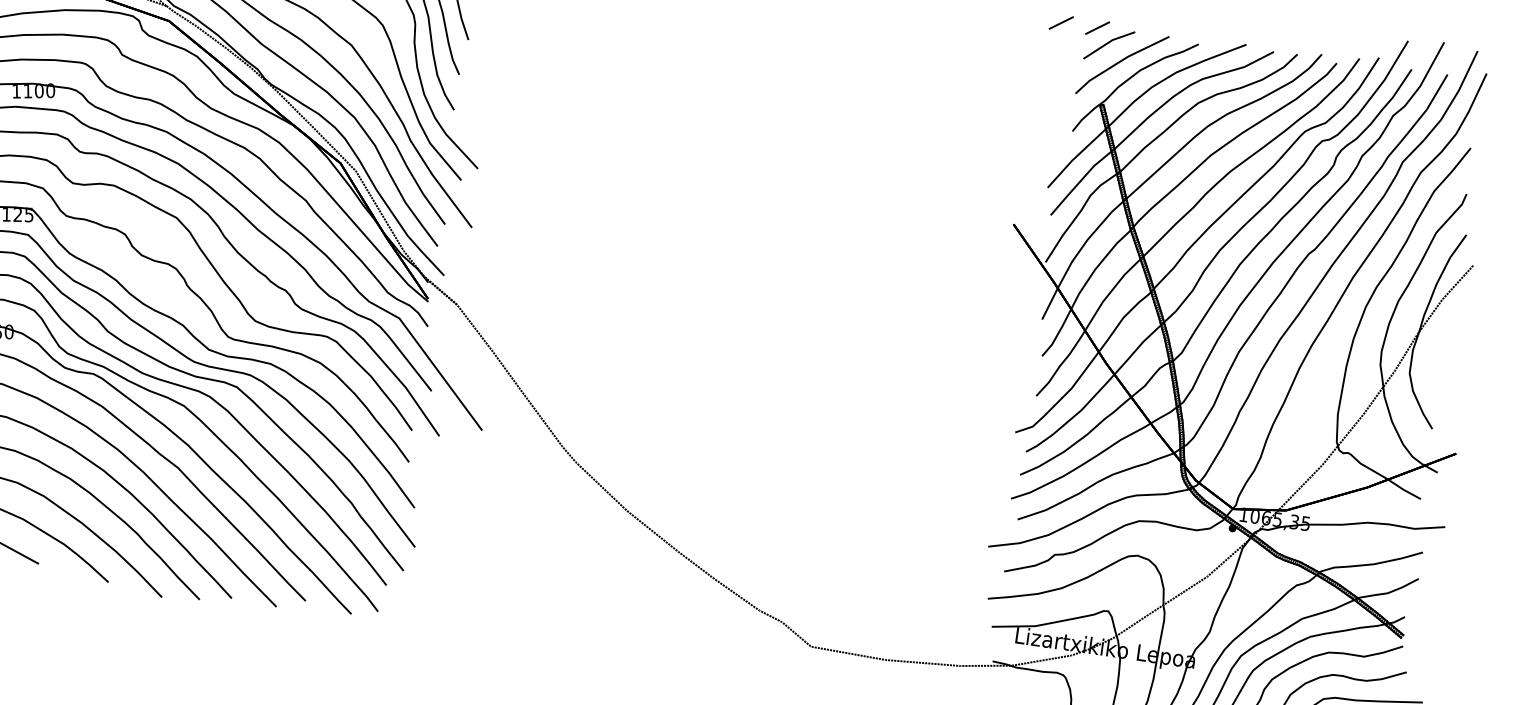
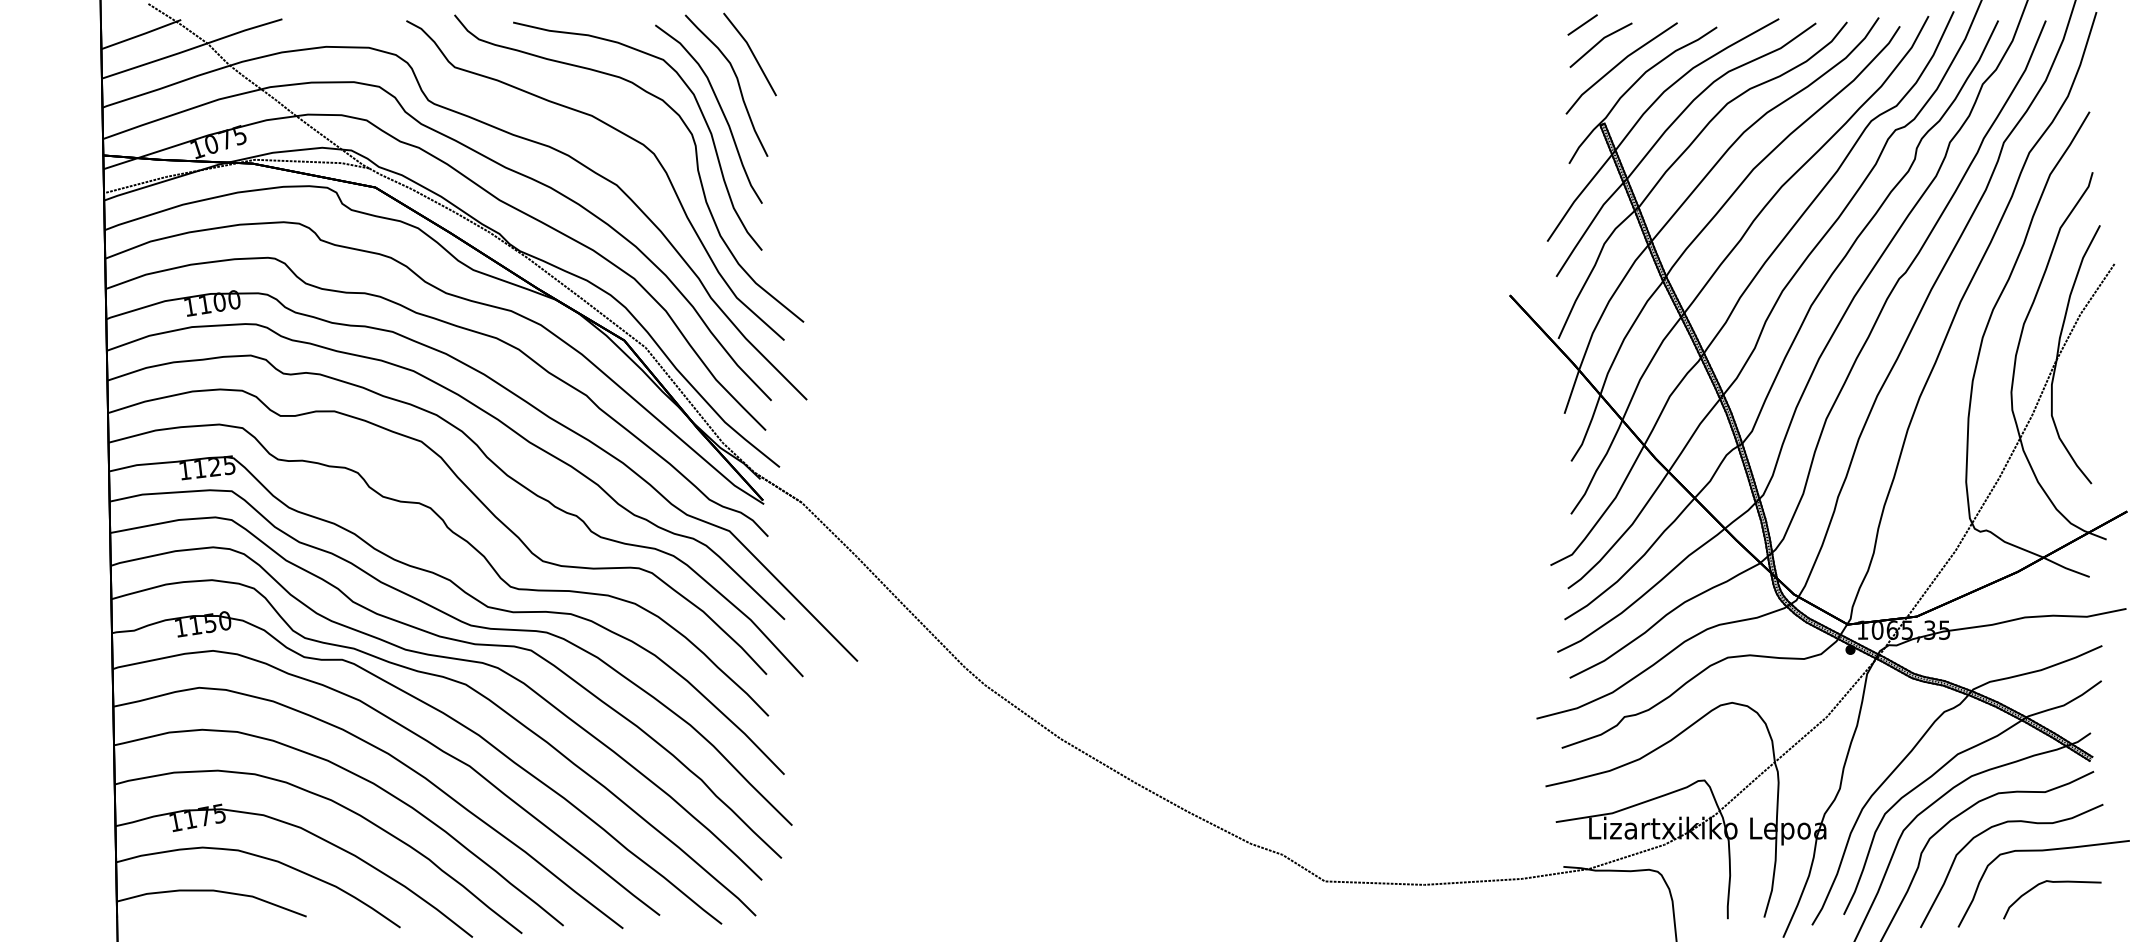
line: (1061, 22) -> (1534, 24), removed

